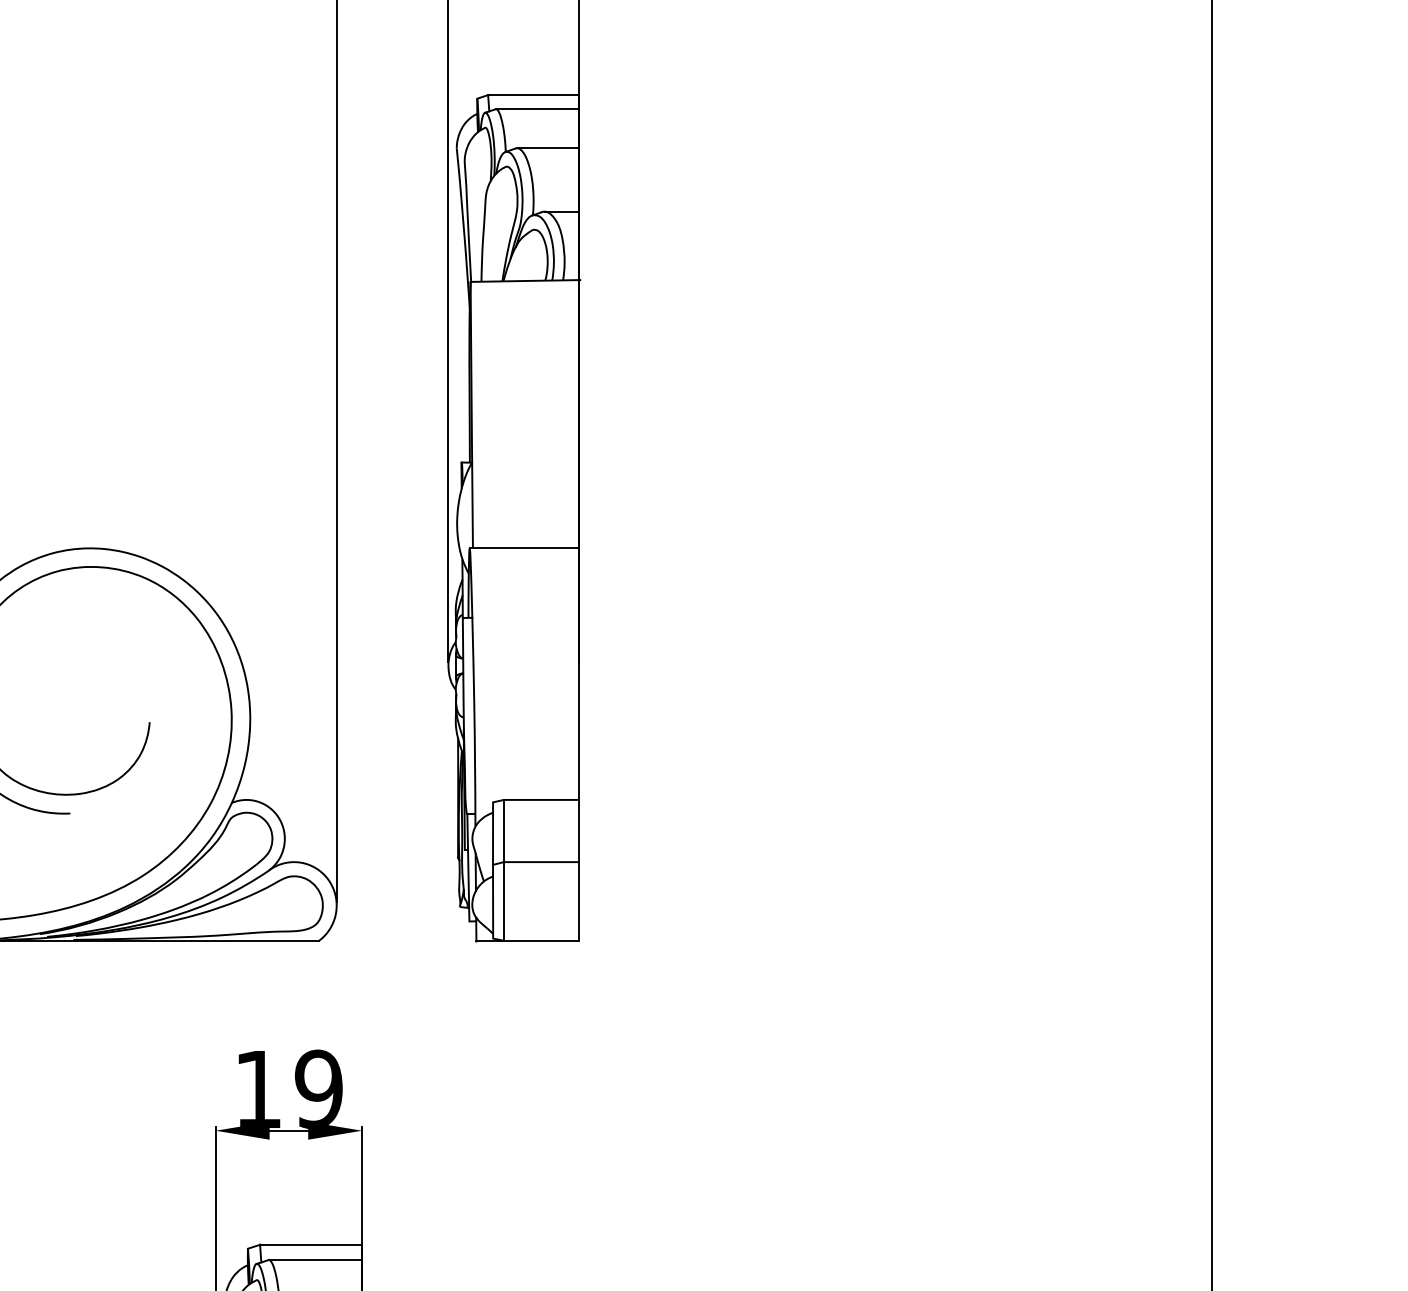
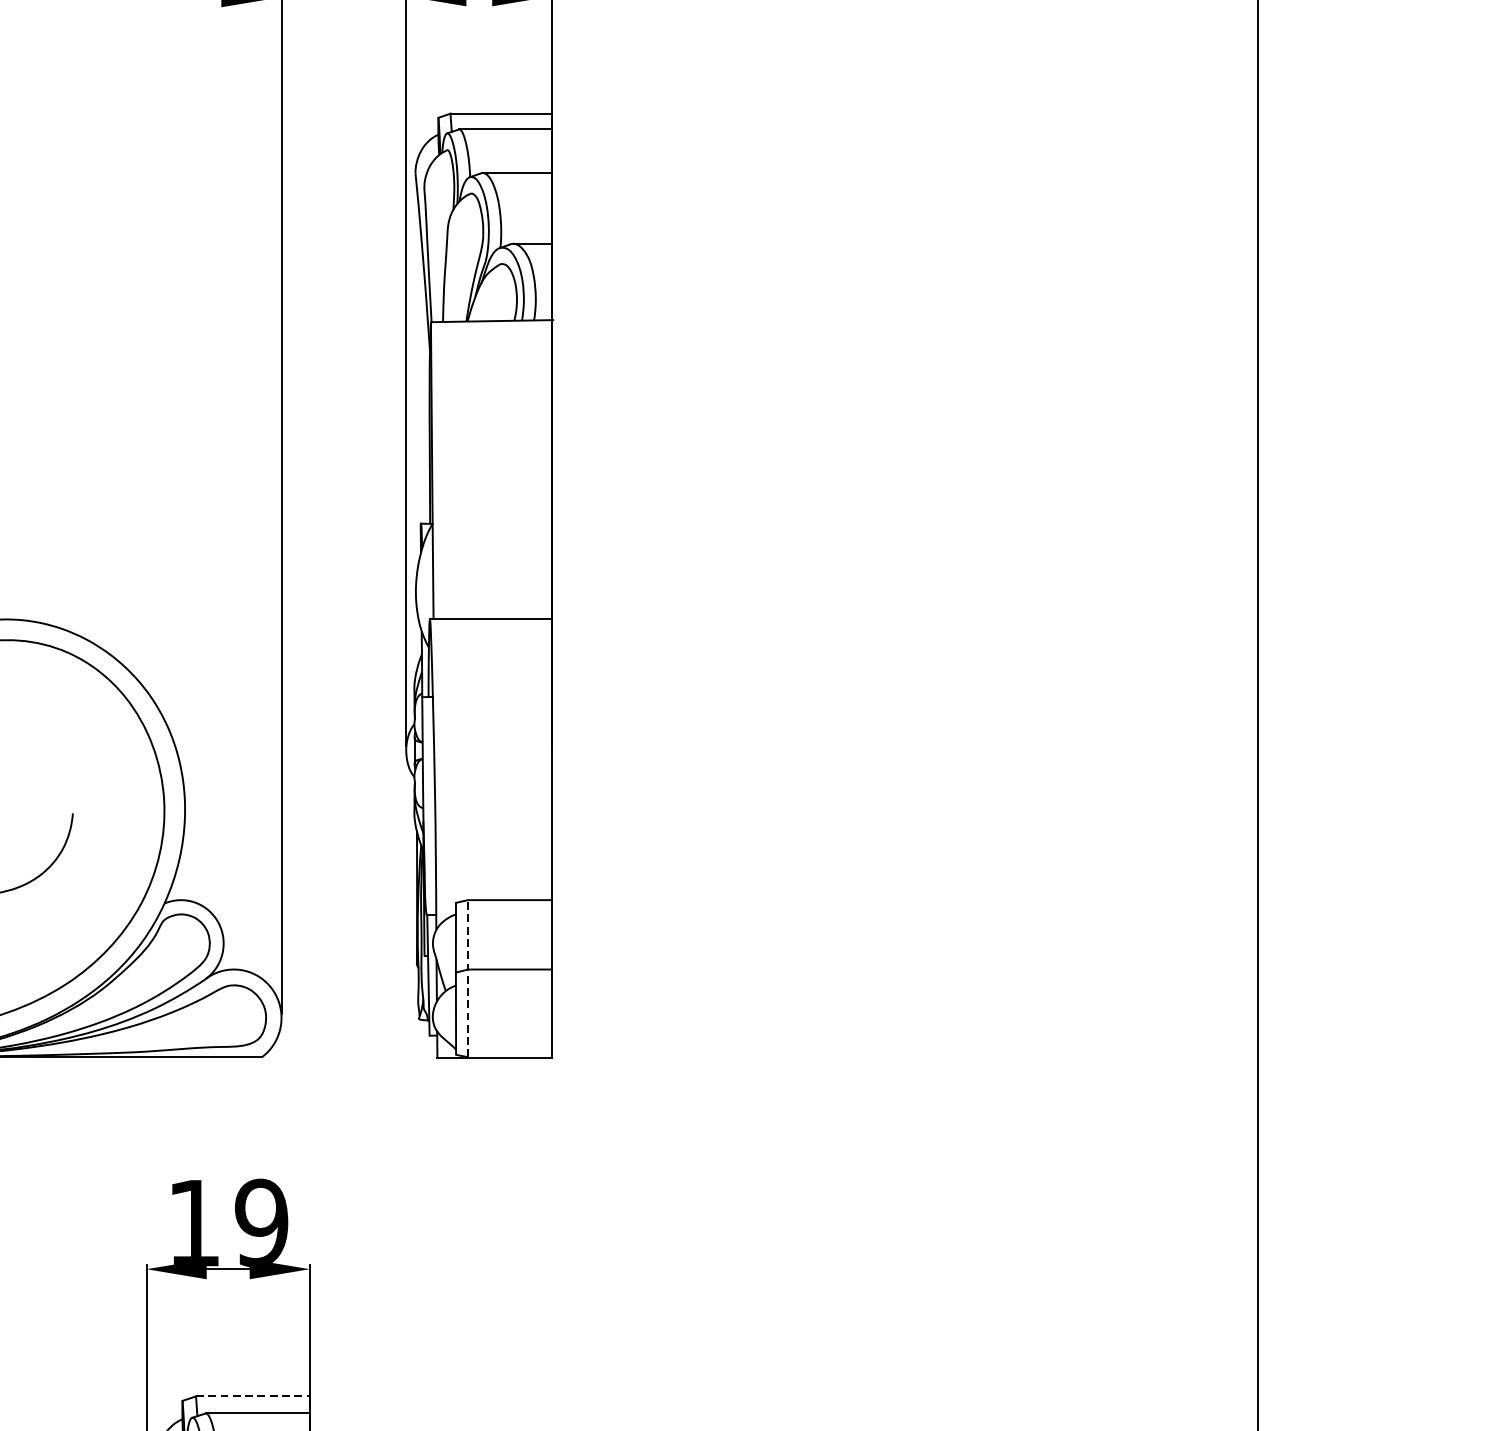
line: (503, 869) -> (467, 977), solid -> dashed
line: (311, 1244) -> (253, 1396), solid -> dashed

